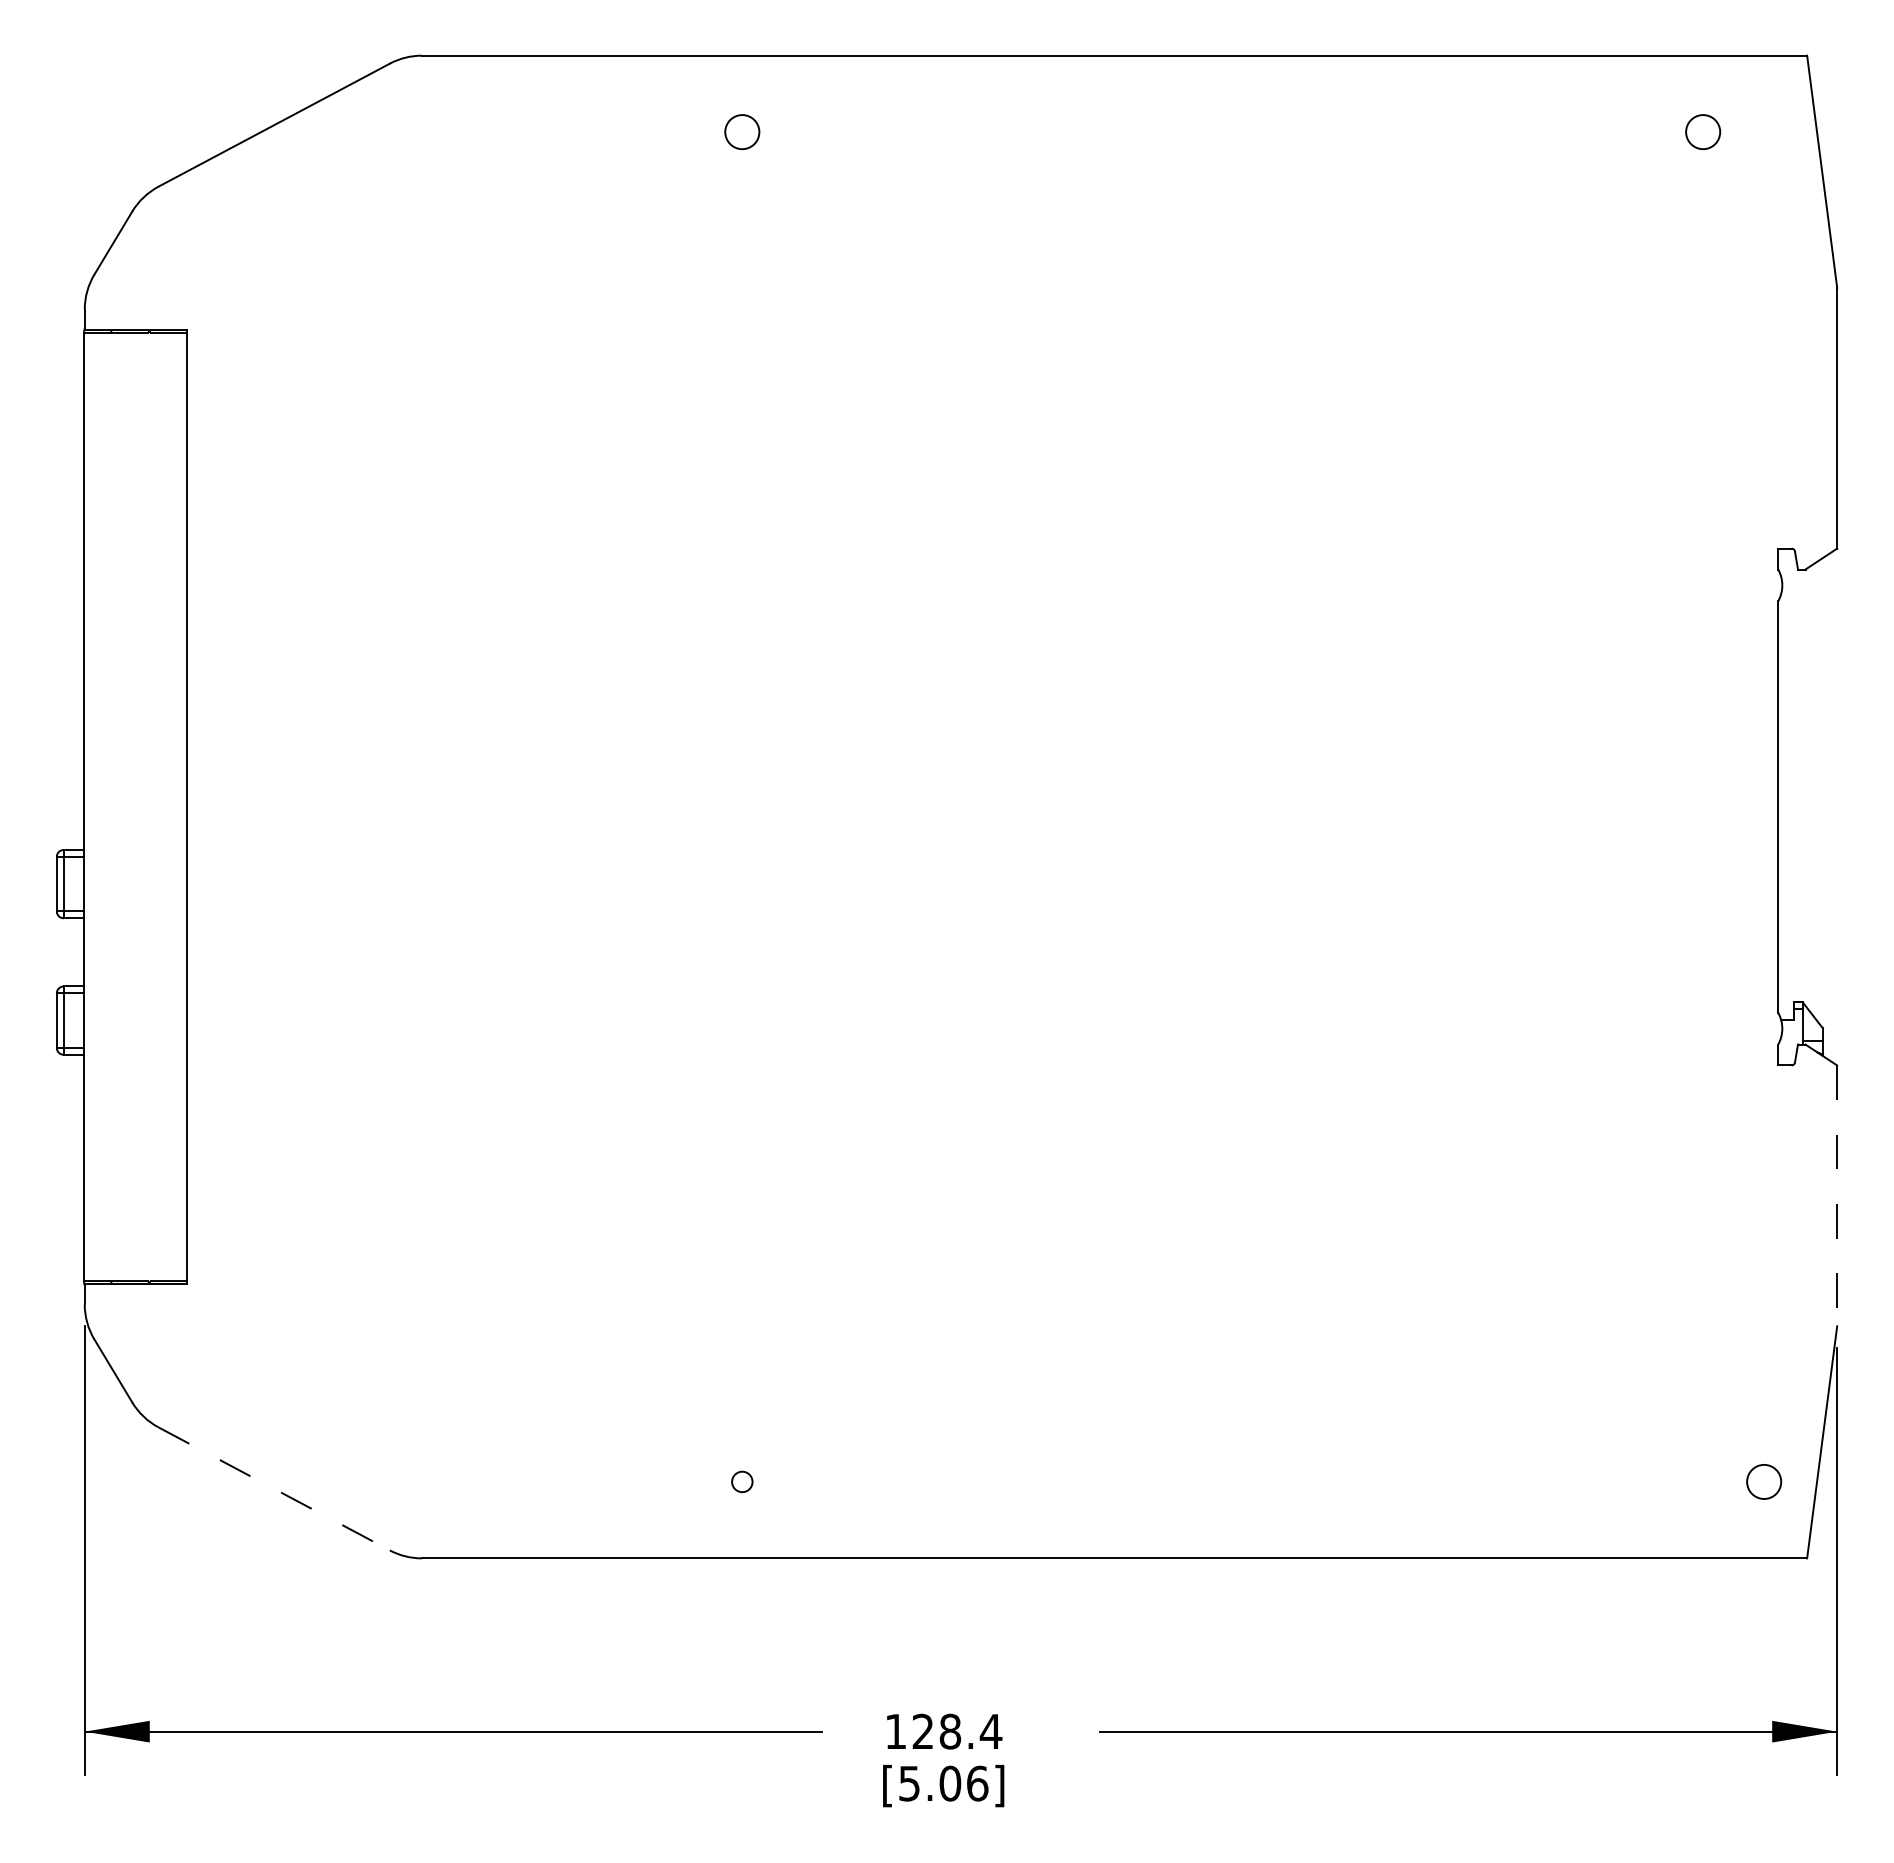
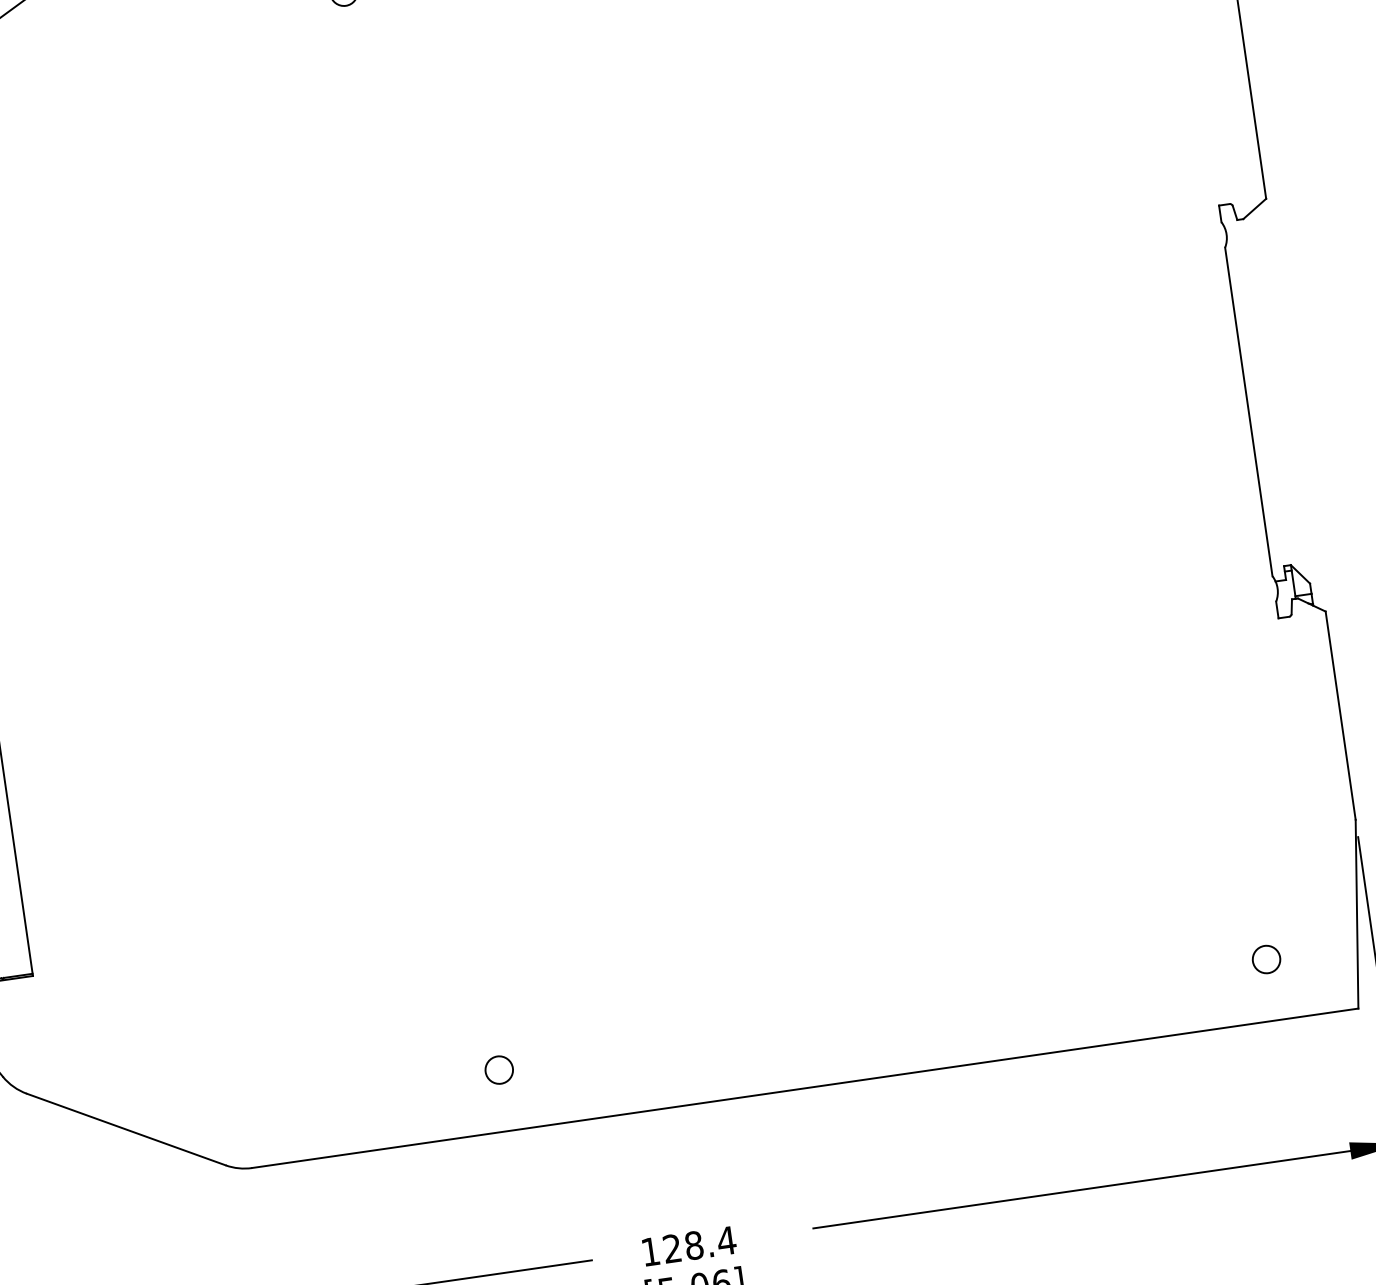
line: (1837, 1196) -> (1340, 716), dashed -> solid
circle: (742, 1481) -> (499, 1069), size x1.67
circle: (1764, 1481) -> (1266, 959), moved
line: (274, 1488) -> (126, 1129), dashed -> solid

